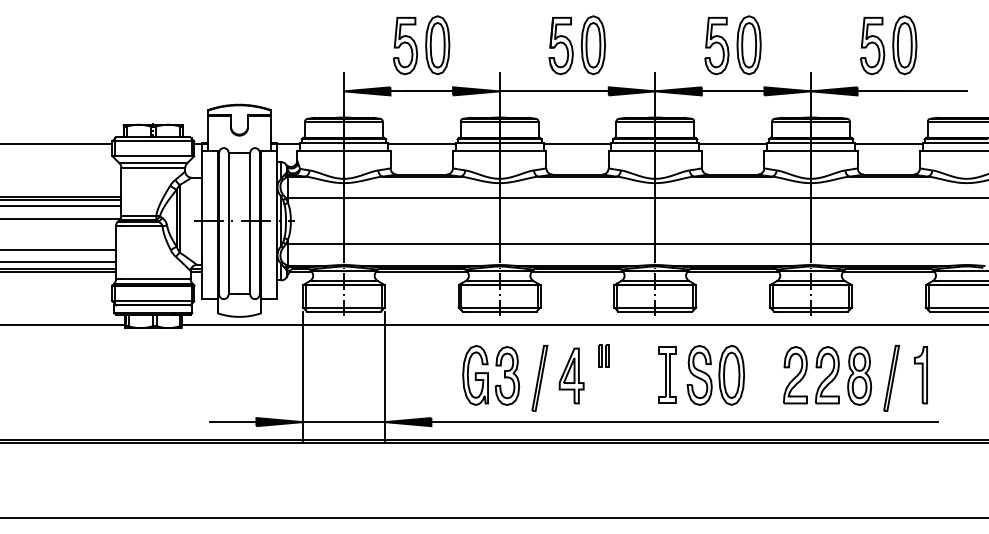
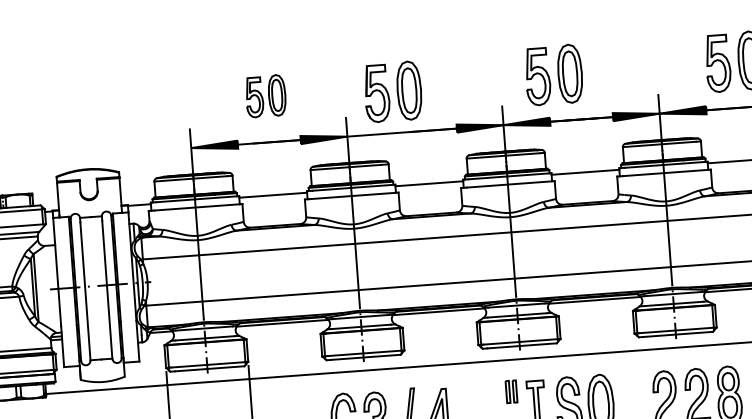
part: (421, 45) -> (265, 96), size x0.7
part: (576, 45) -> (392, 92), moved
part: (732, 45) -> (553, 75), moved
part: (603, 355) -> (511, 390), moved

